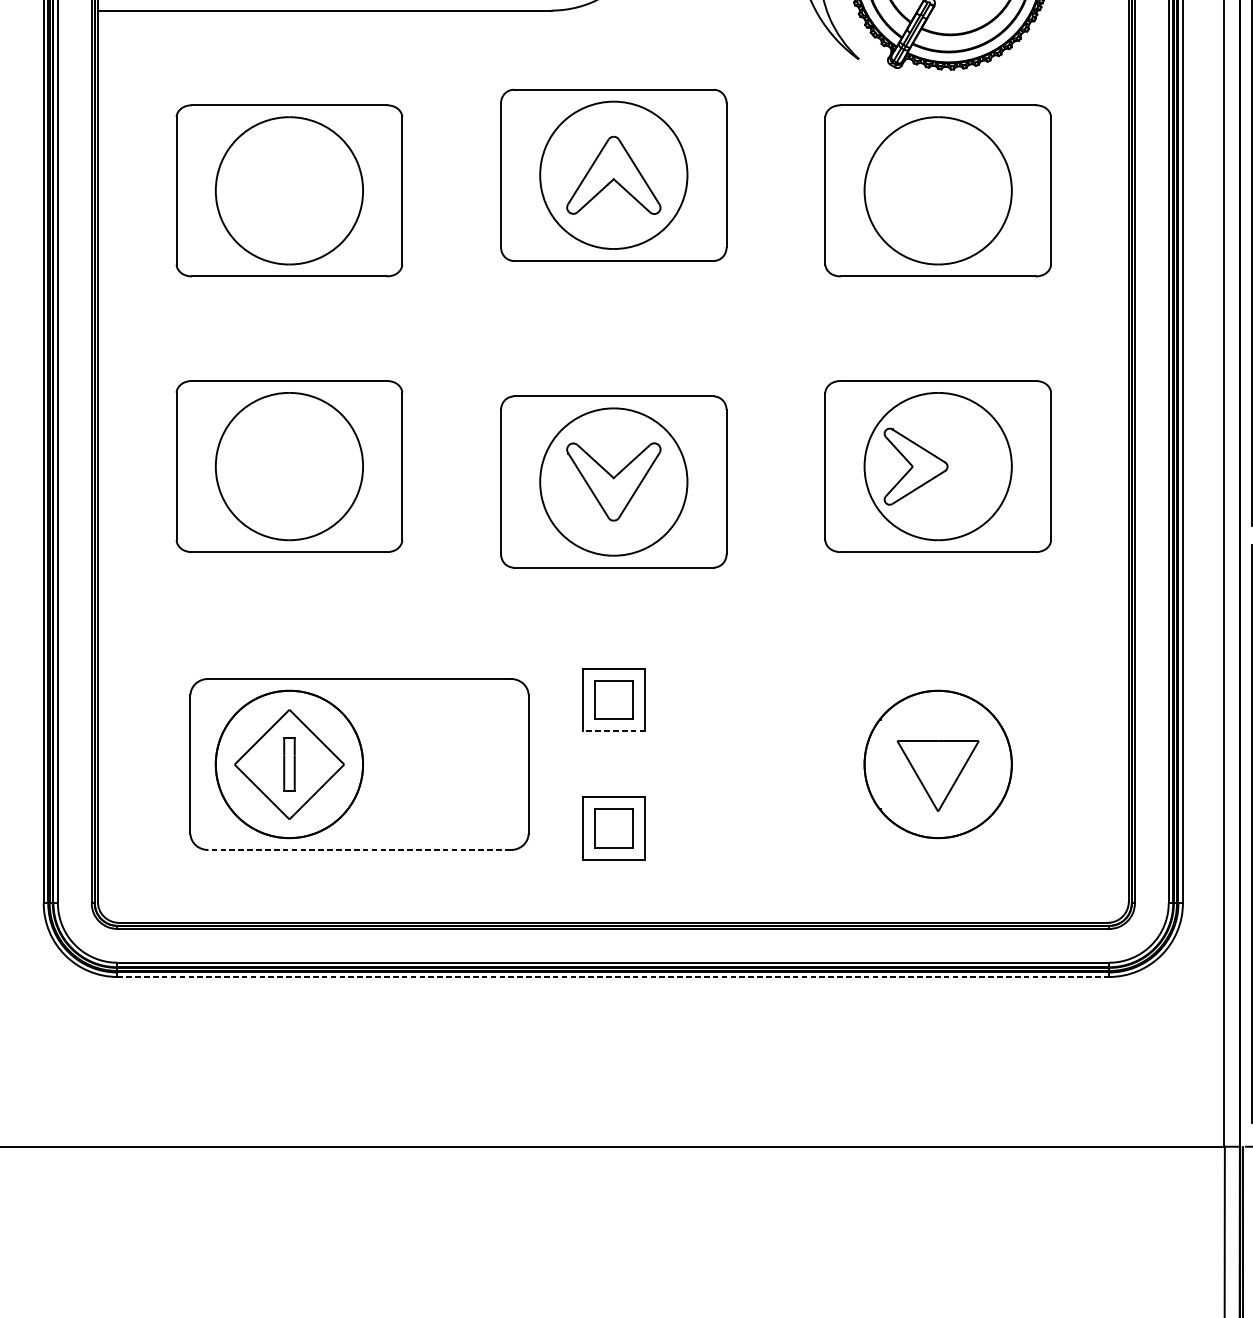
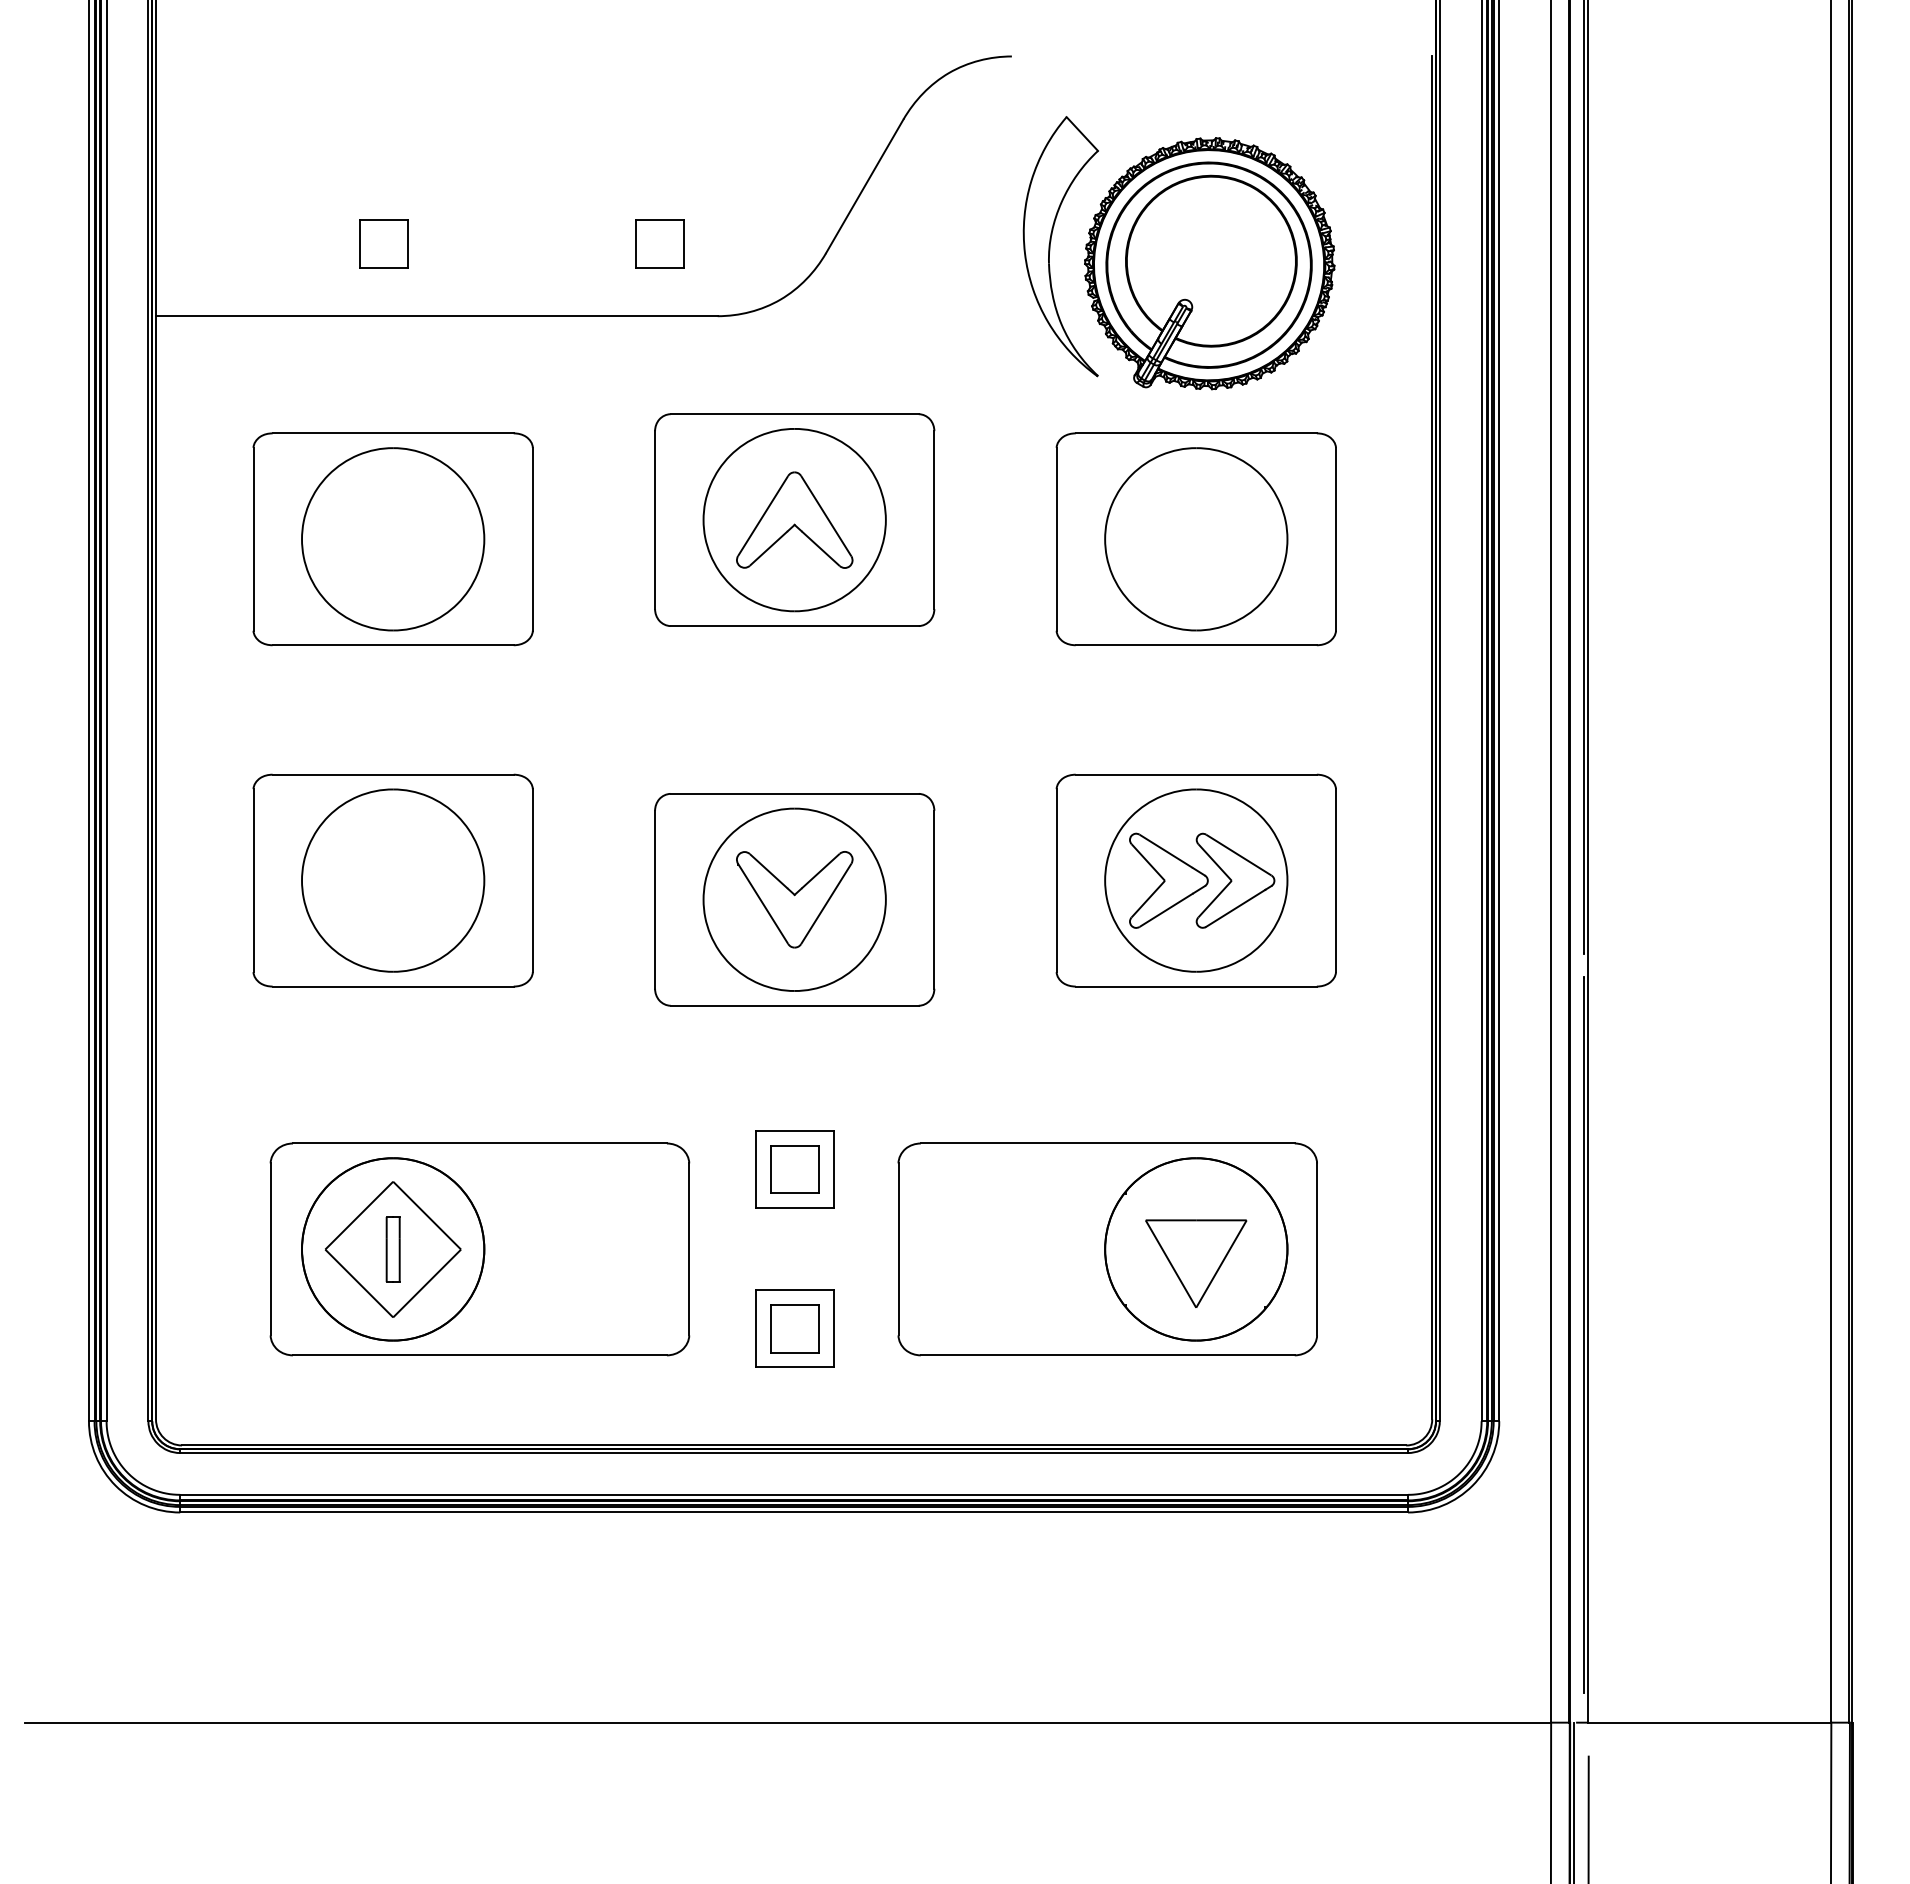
part: (969, 466) -> (1235, 880), added
line: (614, 731) -> (795, 1208), dashed -> solid
part: (866, 764) -> (1107, 1249), added
line: (359, 850) -> (479, 1355), dashed -> solid
line: (613, 976) -> (794, 1512), dashed -> solid

